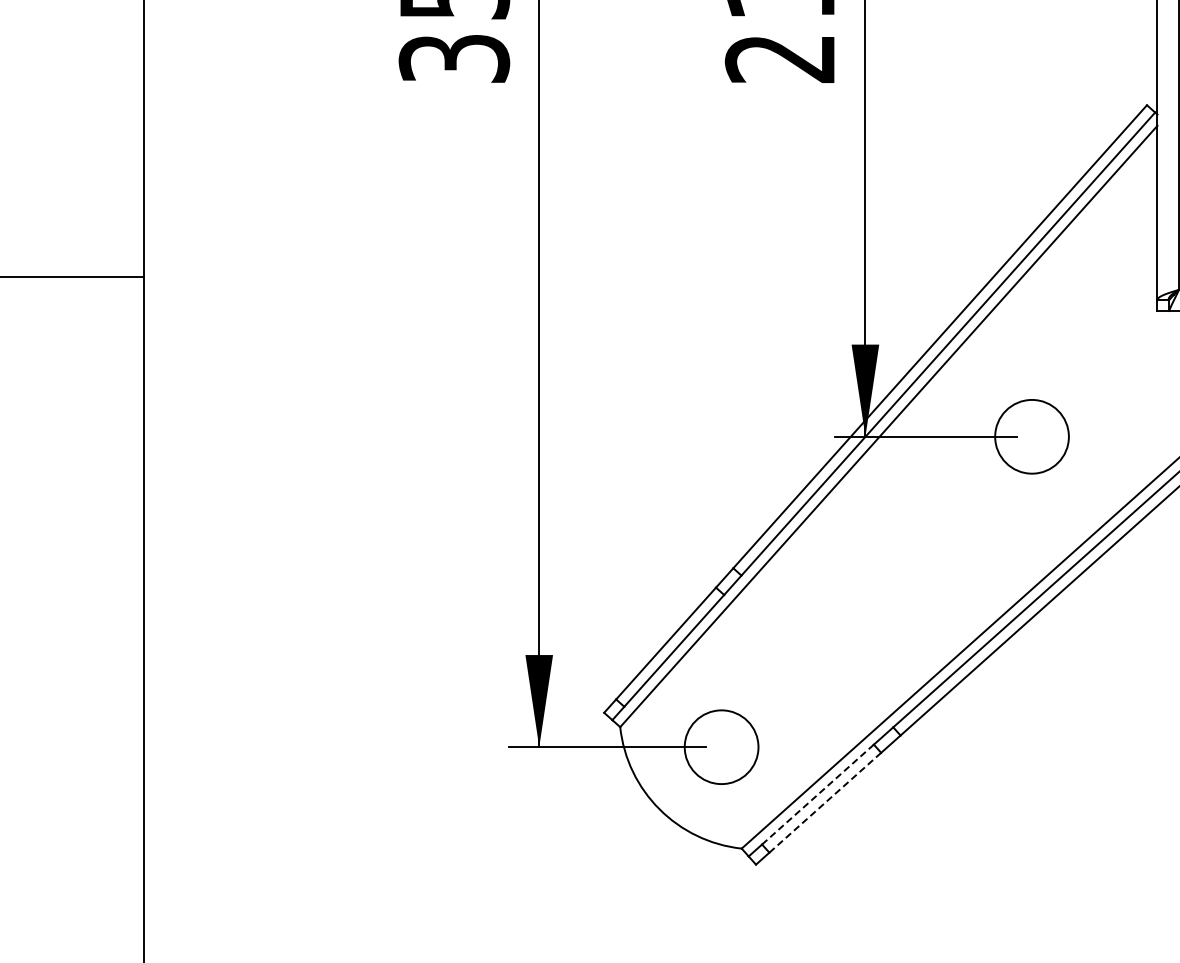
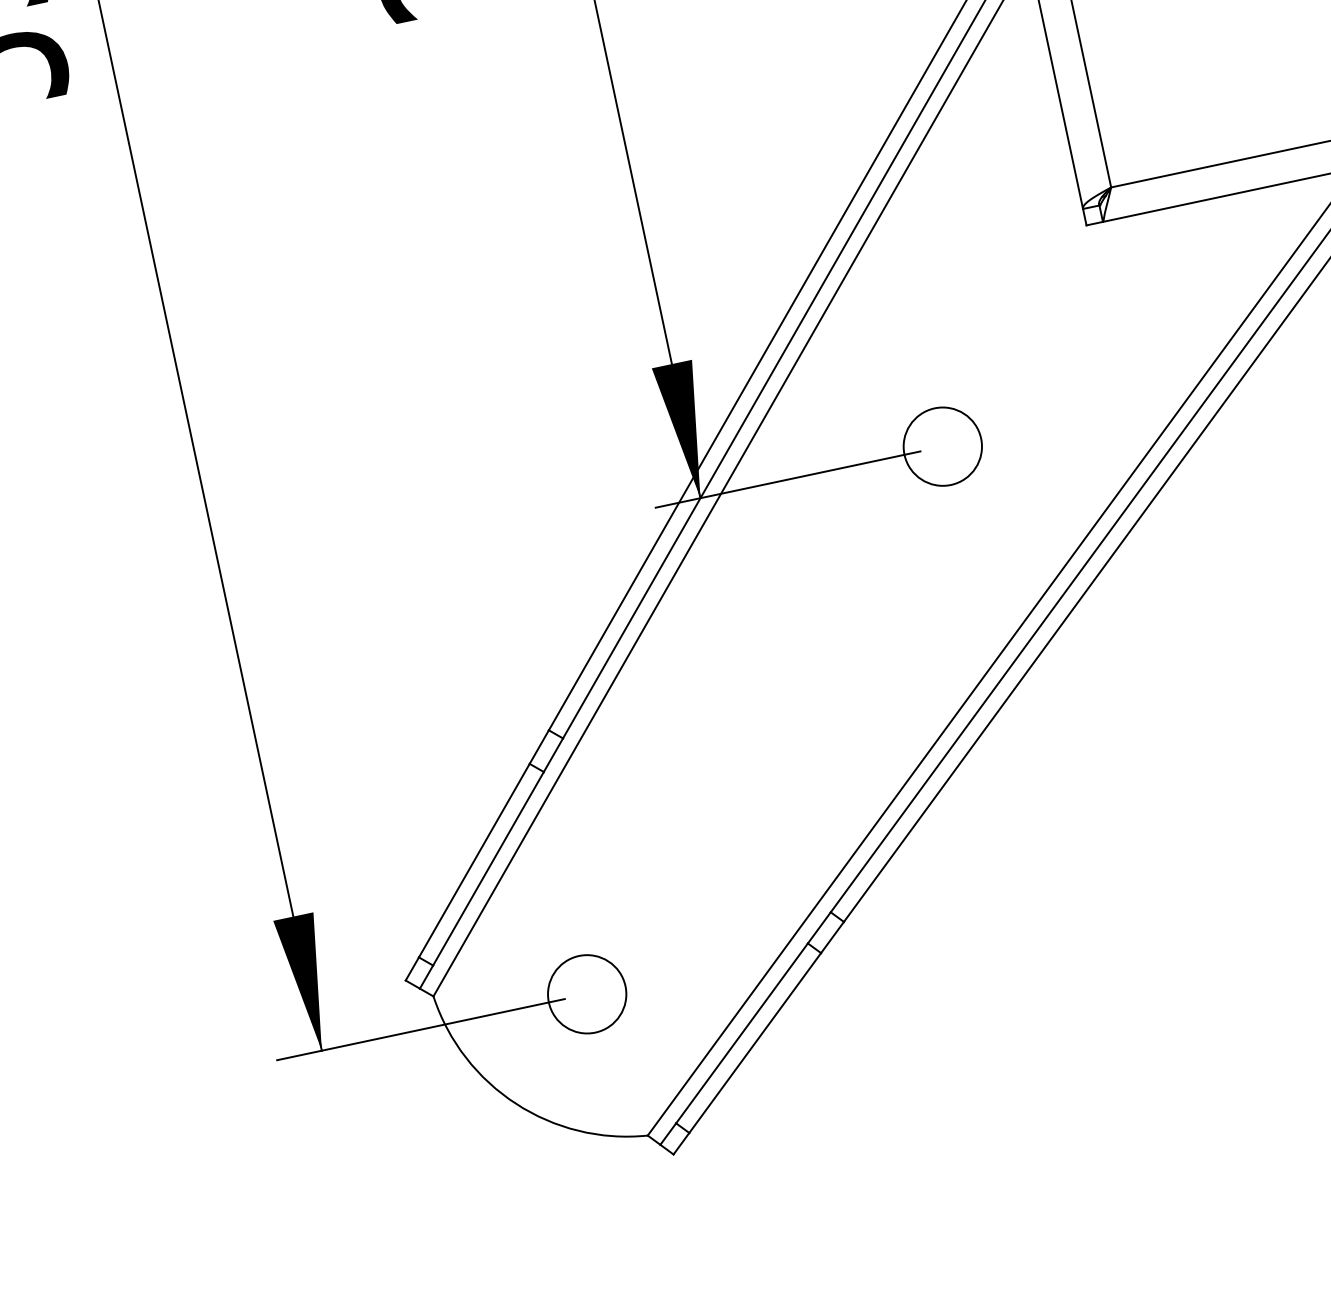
circle: (1031, 436) -> (941, 446), size x0.71
circle: (721, 746) -> (586, 993), size x0.71
line: (817, 794) -> (741, 1033), dashed -> solid
line: (825, 802) -> (755, 1042), dashed -> solid

